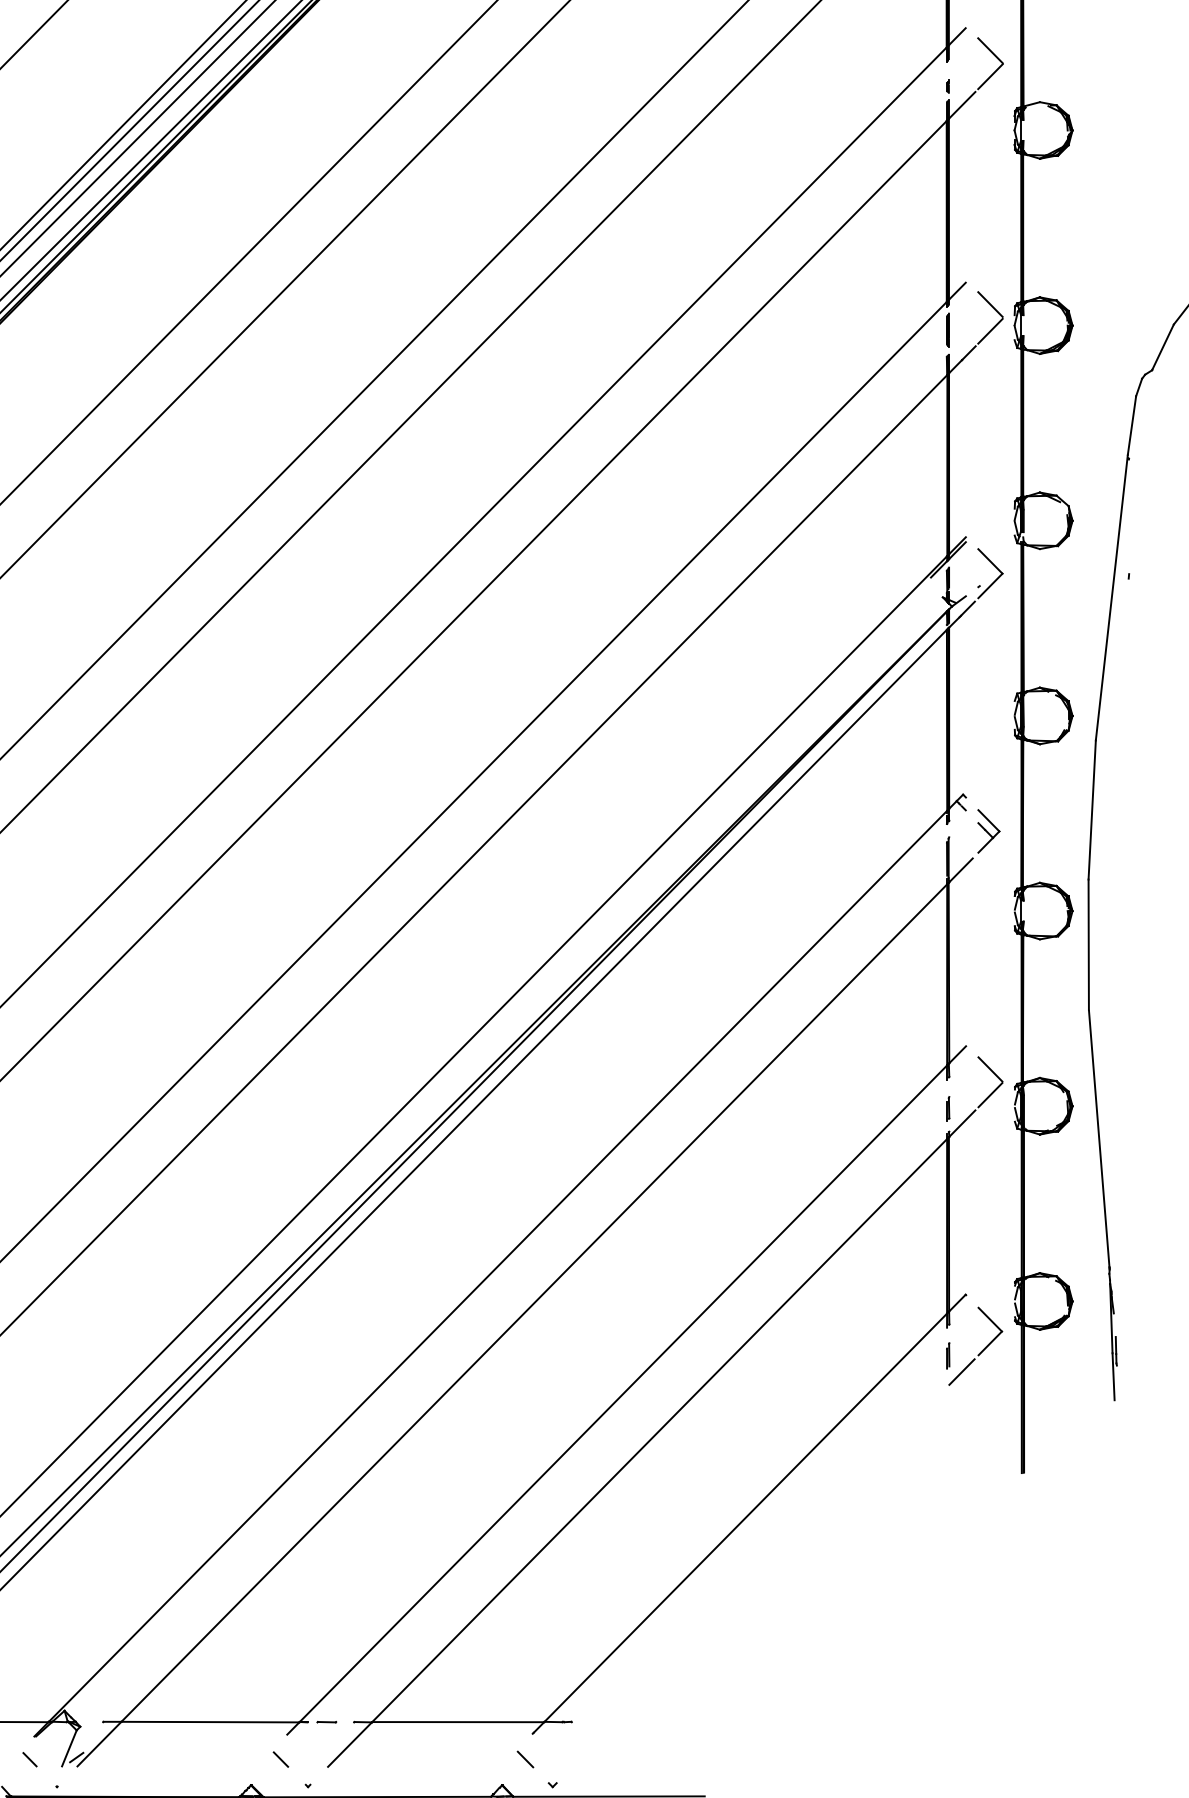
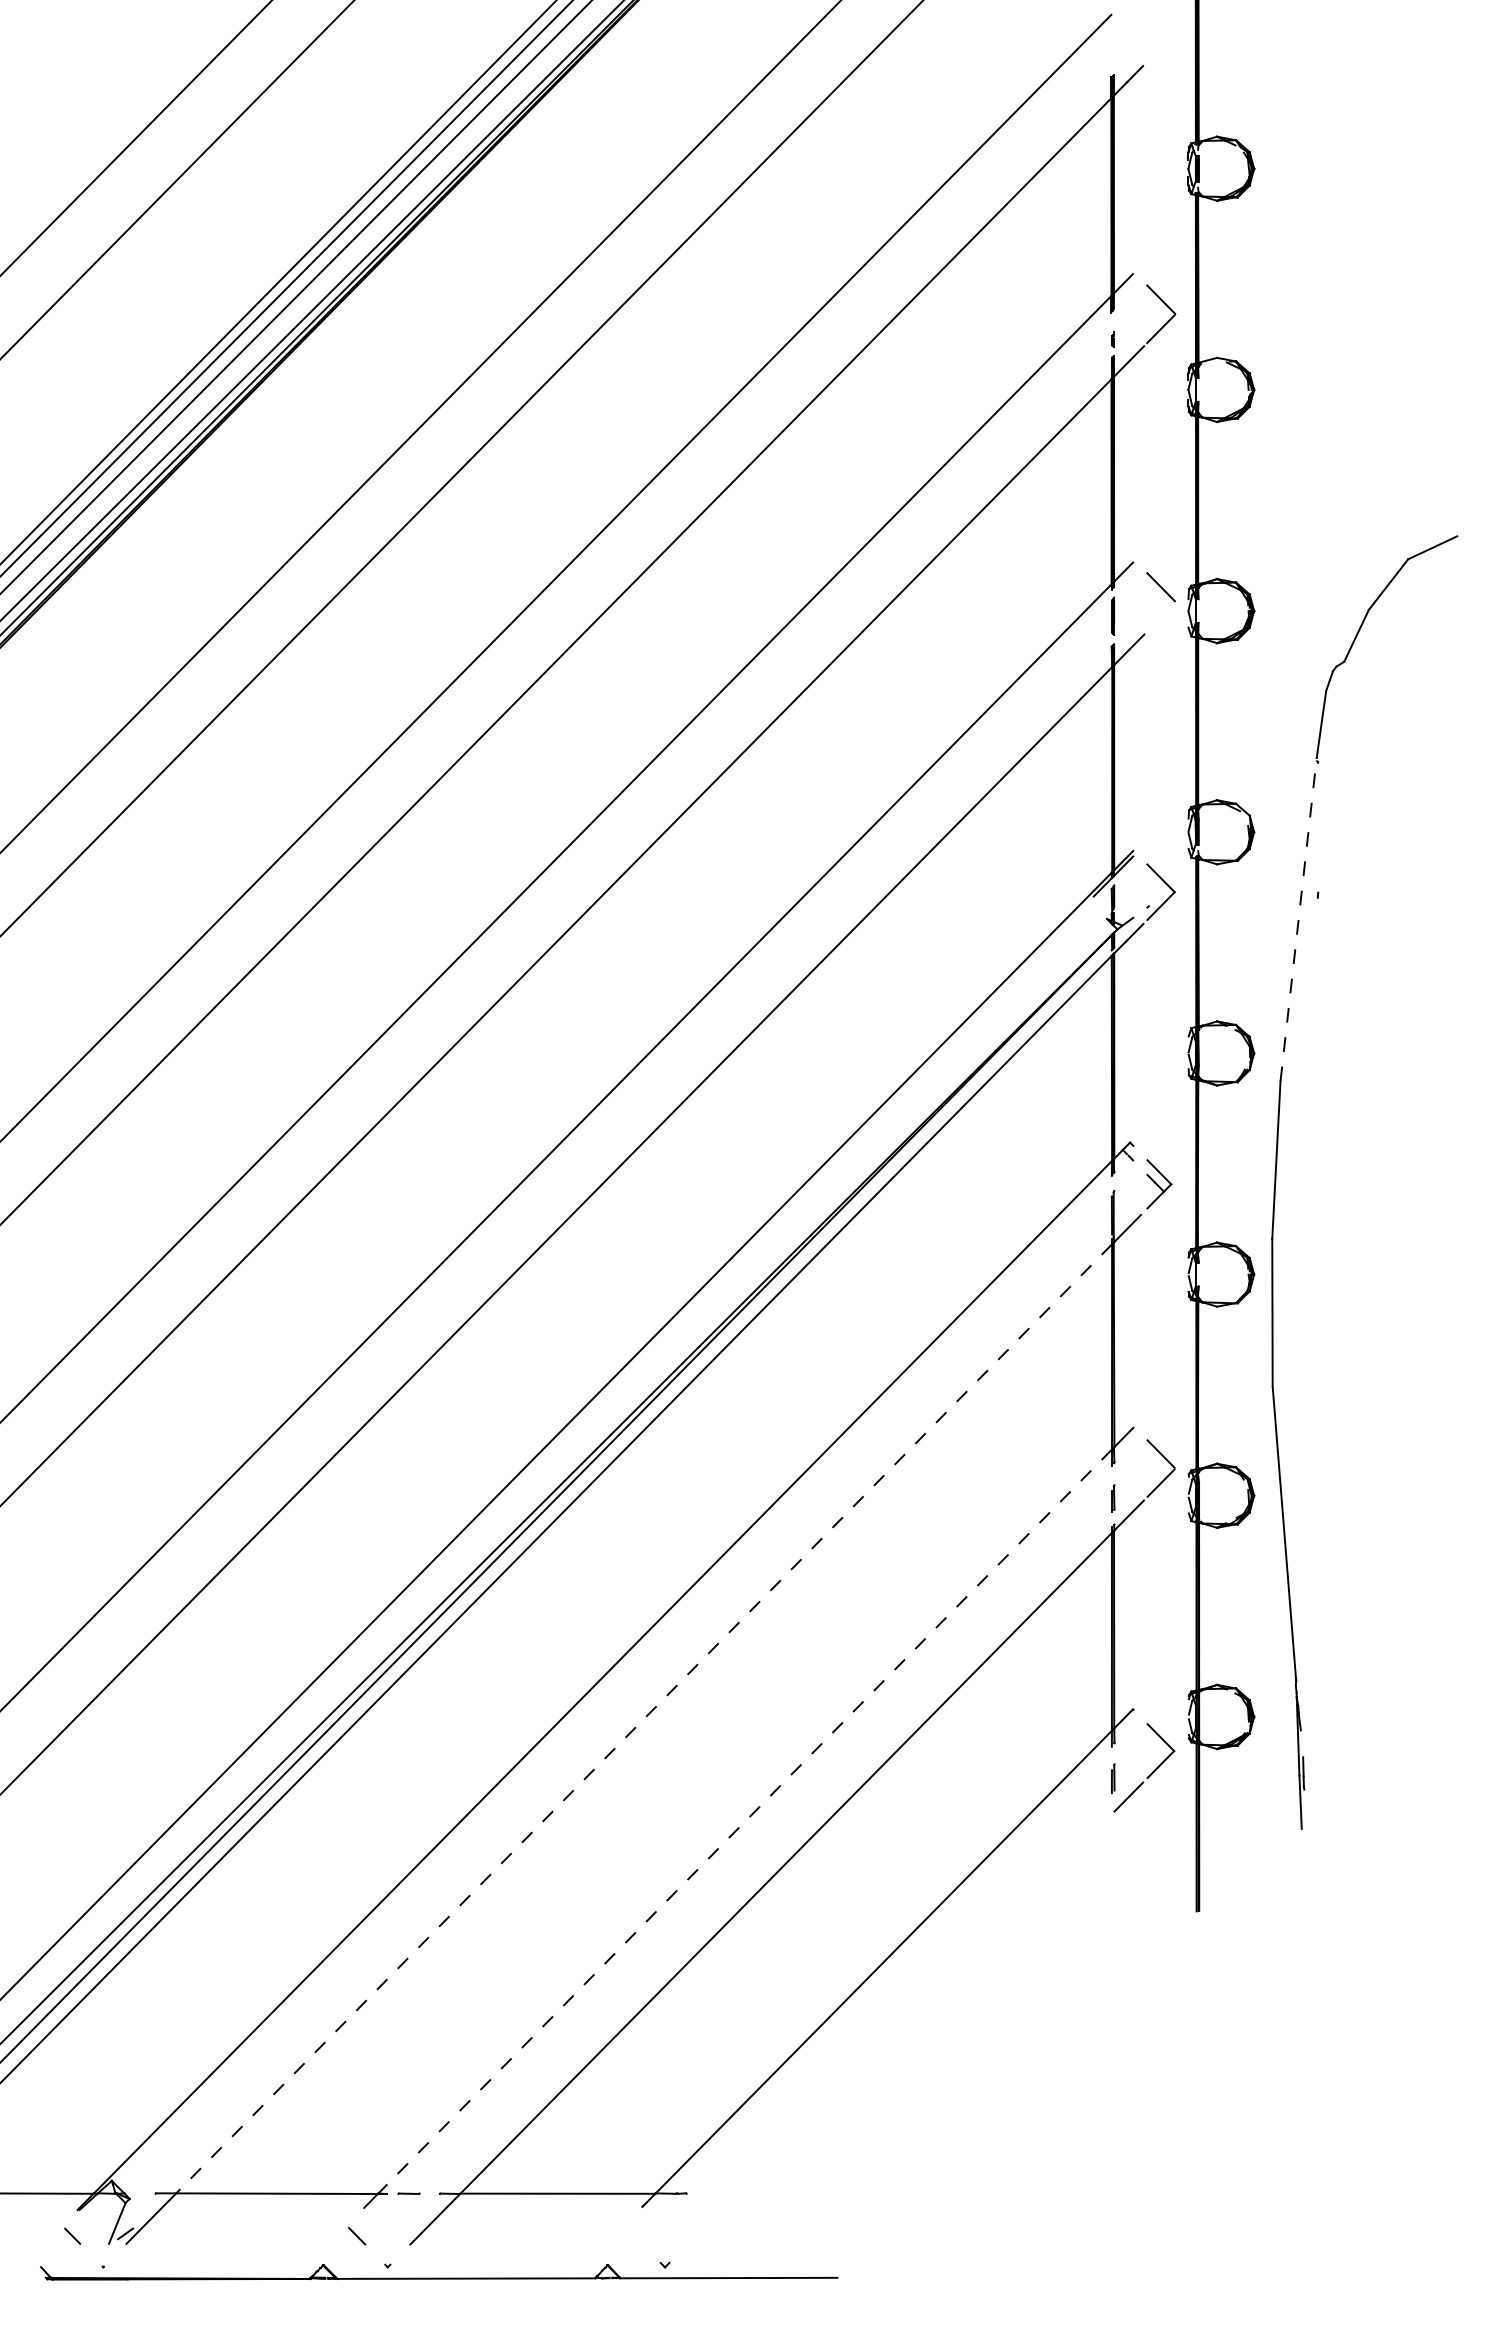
line: (989, 331) -> (1160, 617), removed
line: (1111, 597) -> (1298, 919), solid -> dashed
line: (533, 1303) -> (643, 1719), solid -> dashed
line: (622, 1393) -> (744, 1821), solid -> dashed
line: (524, 1759) -> (633, 2235), removed

